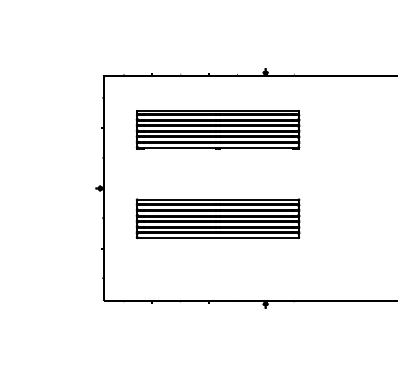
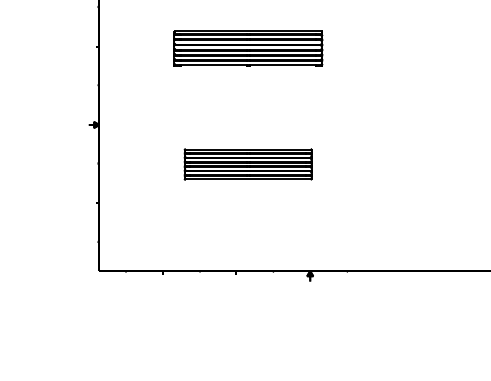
part: (217, 129) -> (247, 48), size x0.7
part: (217, 218) -> (247, 164), size x0.6

